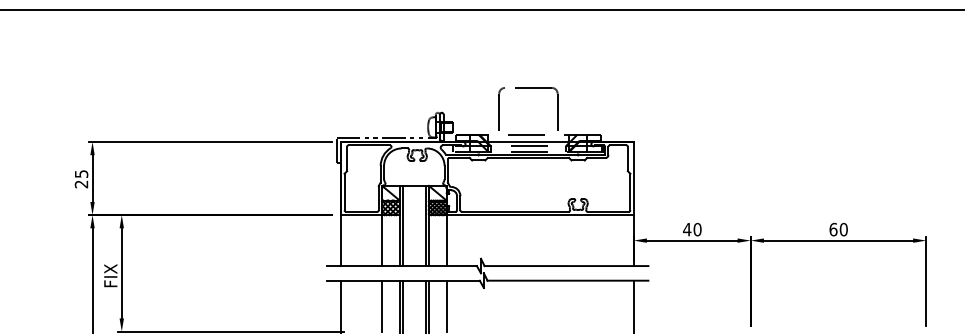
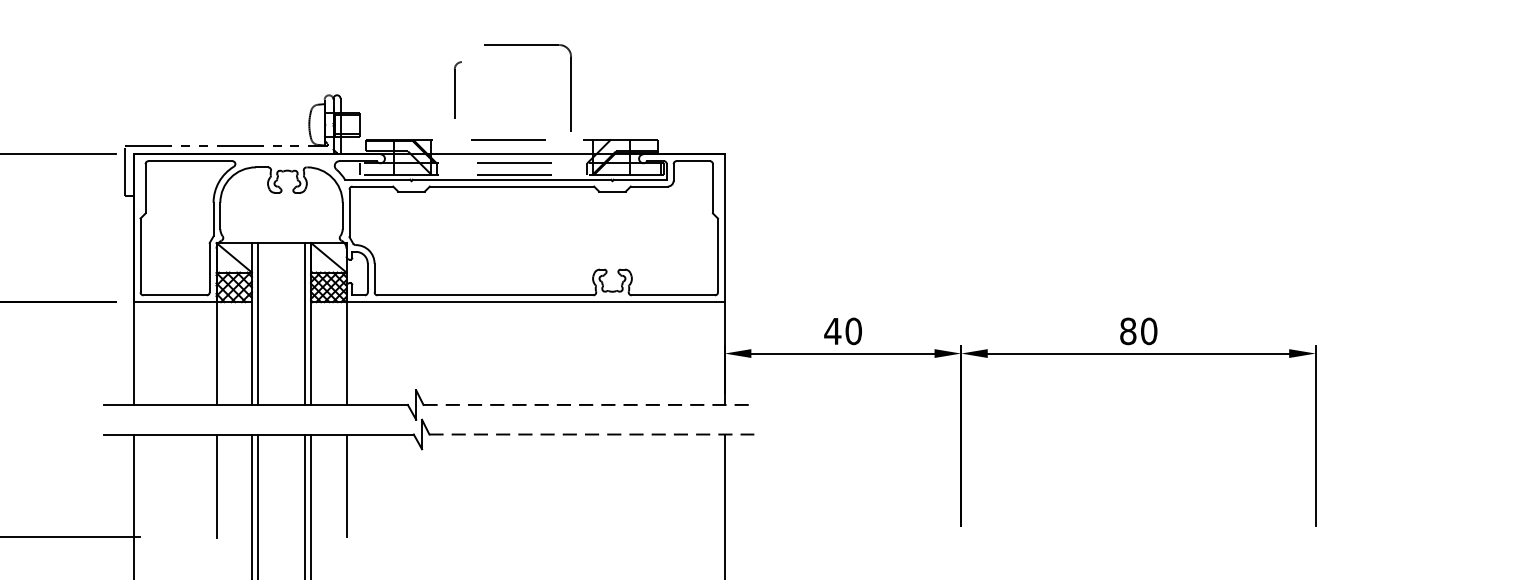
part: (501, 108) -> (457, 86), size x0.6
text: (833, 229) -> (1128, 331), 60 -> 80
line: (566, 266) -> (588, 405), solid -> dashed
line: (568, 280) -> (592, 434), solid -> dashed

